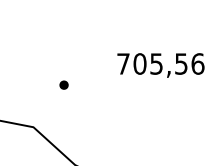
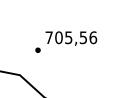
text: (161, 65) -> (71, 38), moved

